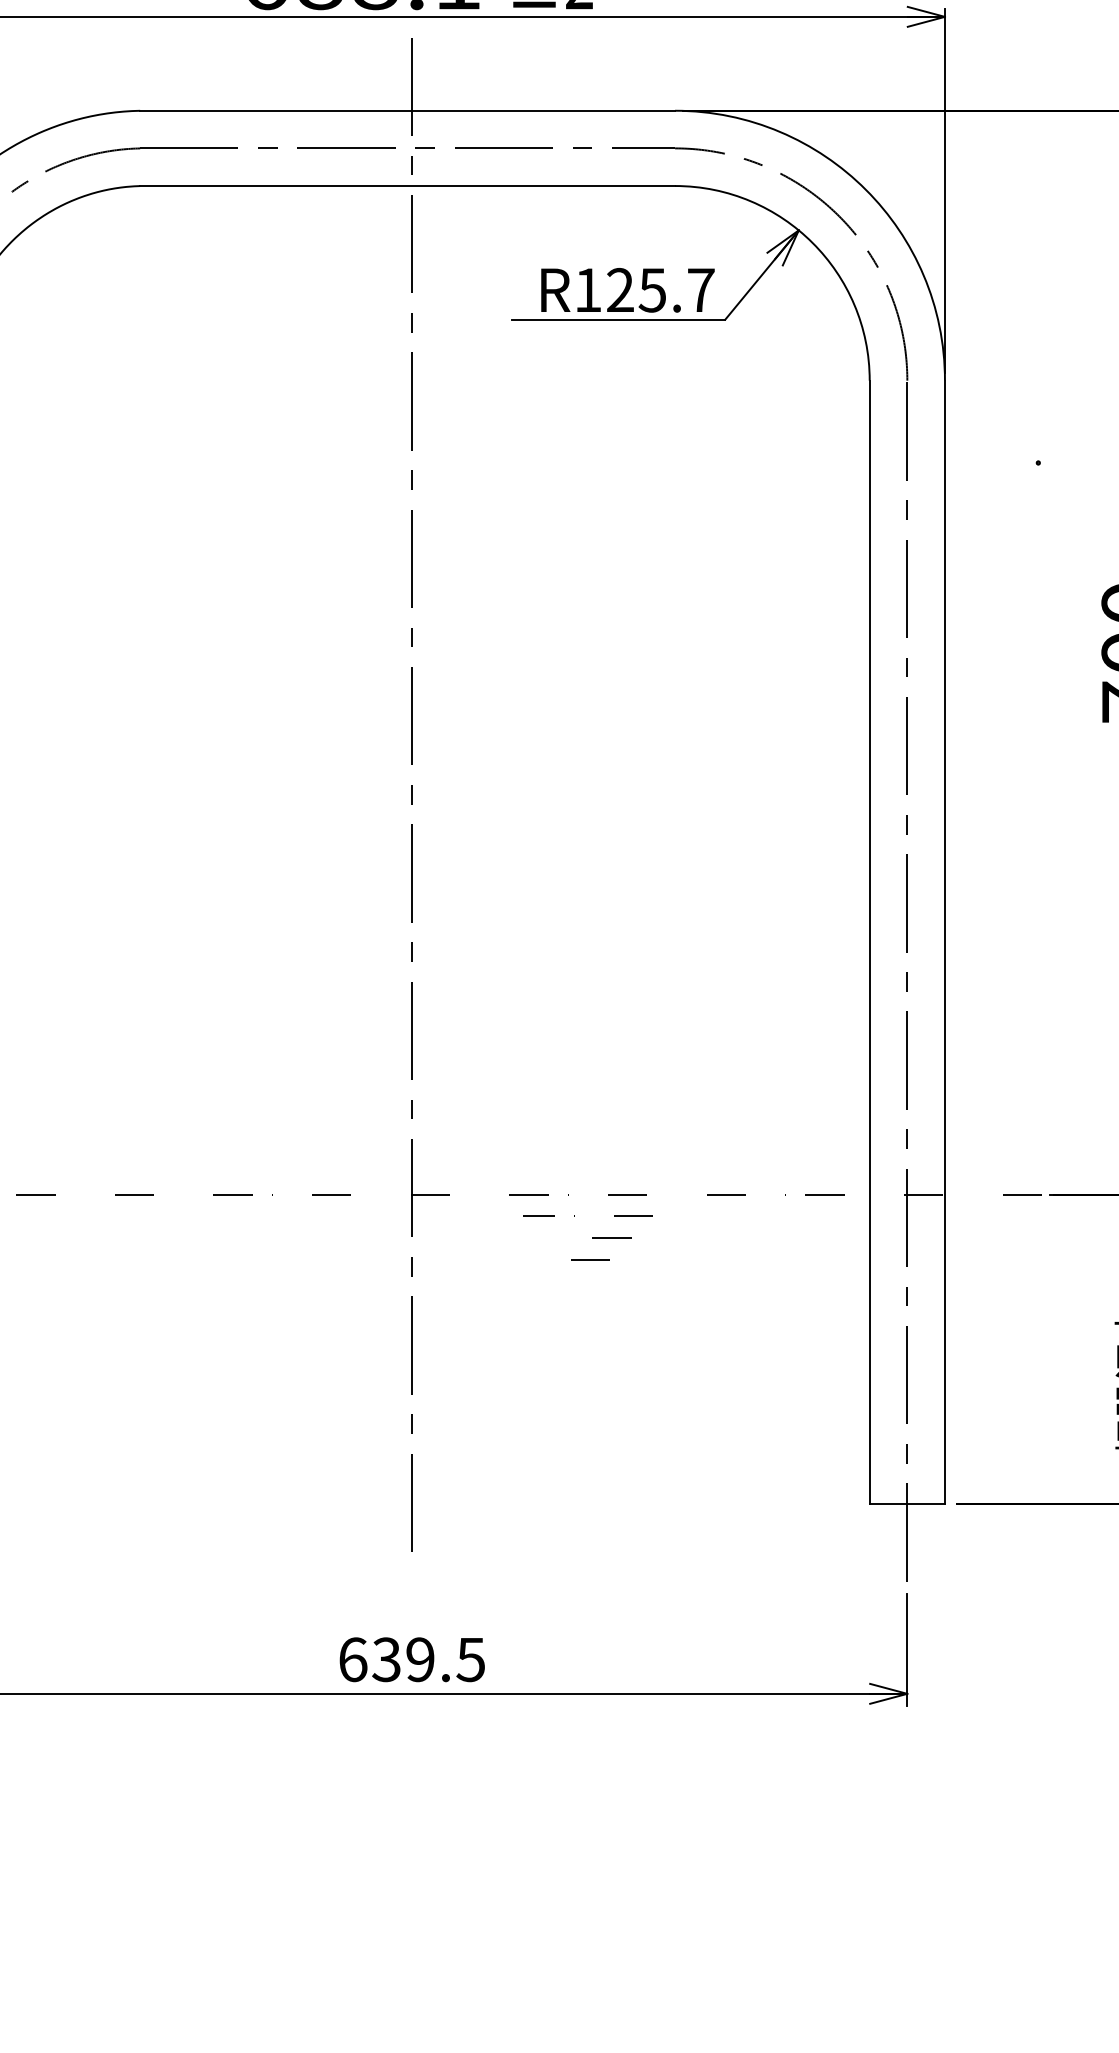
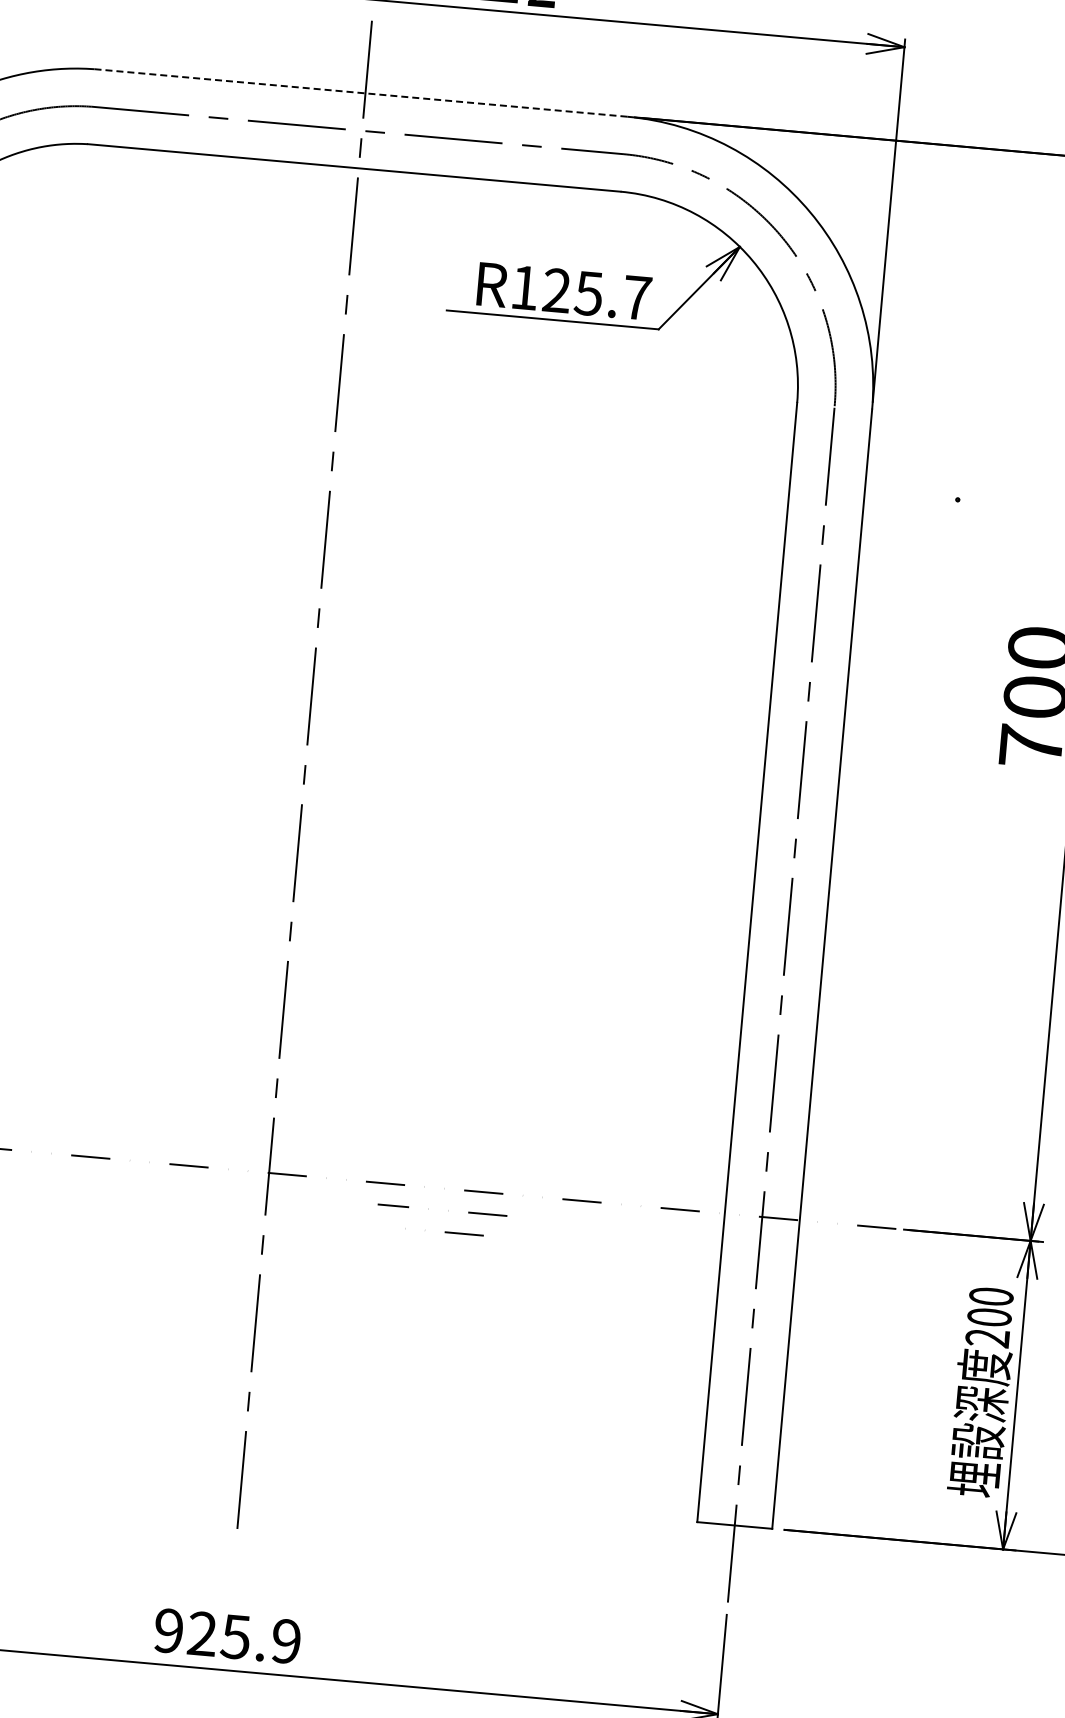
line: (408, 110) -> (361, 92), solid -> dashed
line: (587, 1259) -> (437, 1253), removed
text: (411, 1659) -> (227, 1635), 639.5 -> 925.9

